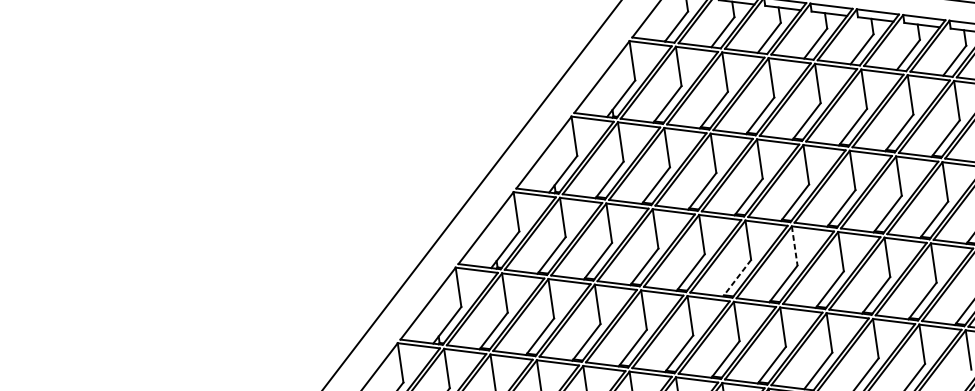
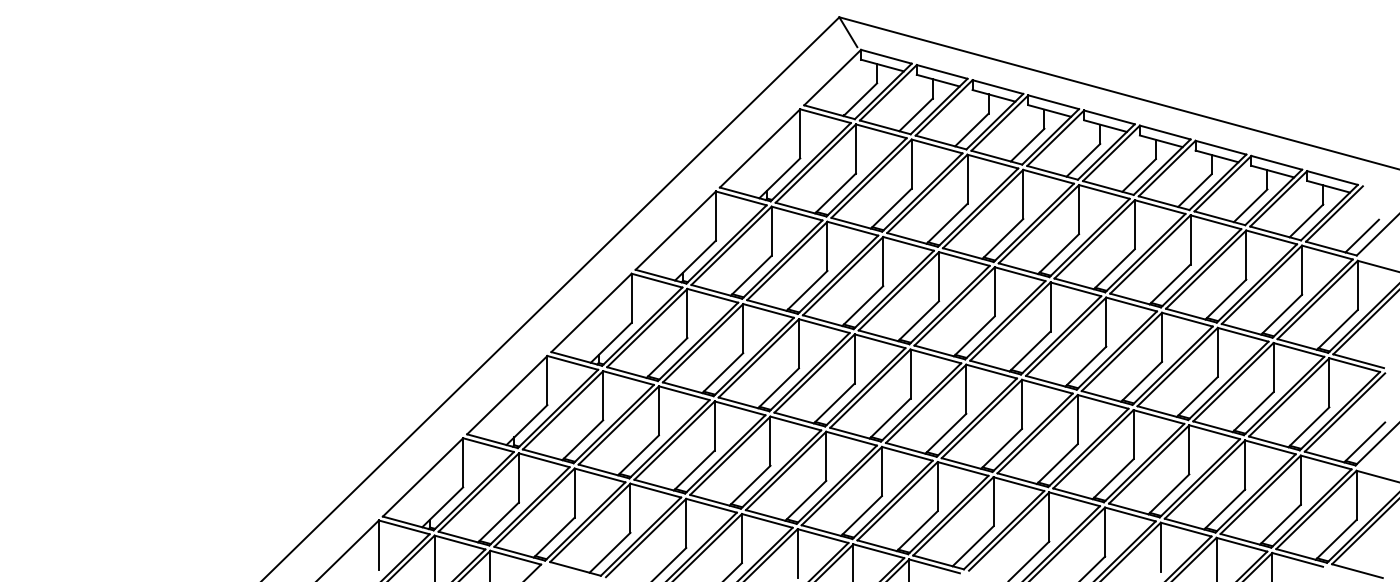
line: (794, 246) -> (966, 389), dashed -> solid
line: (737, 278) -> (890, 418), dashed -> solid

